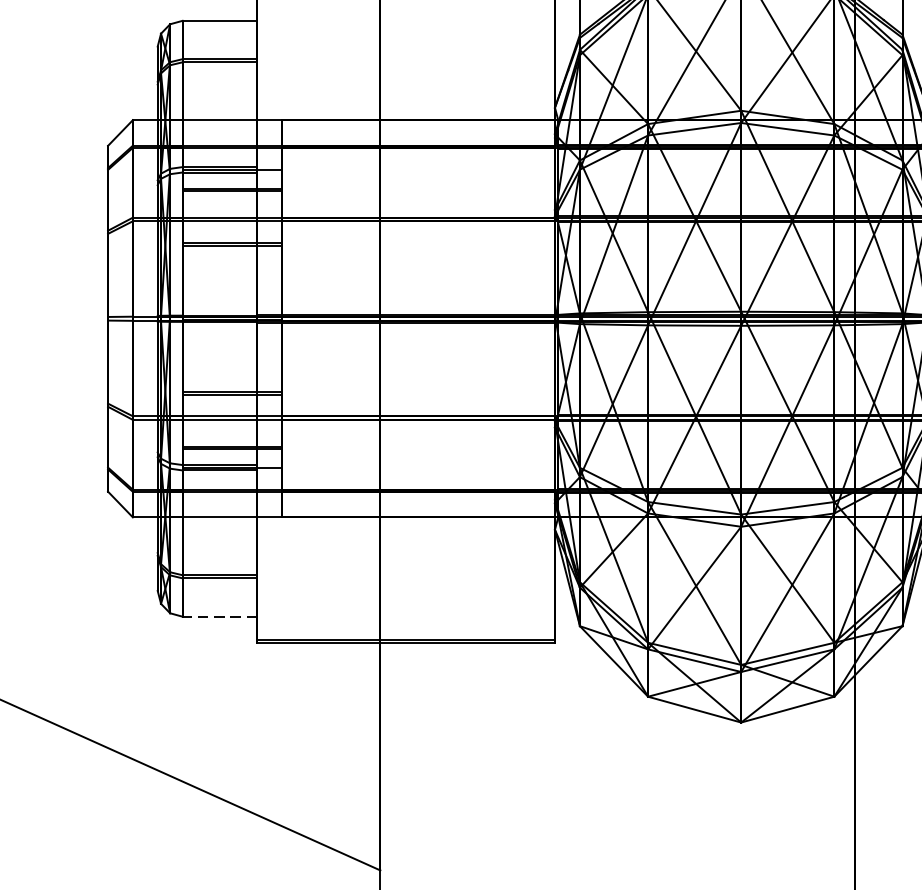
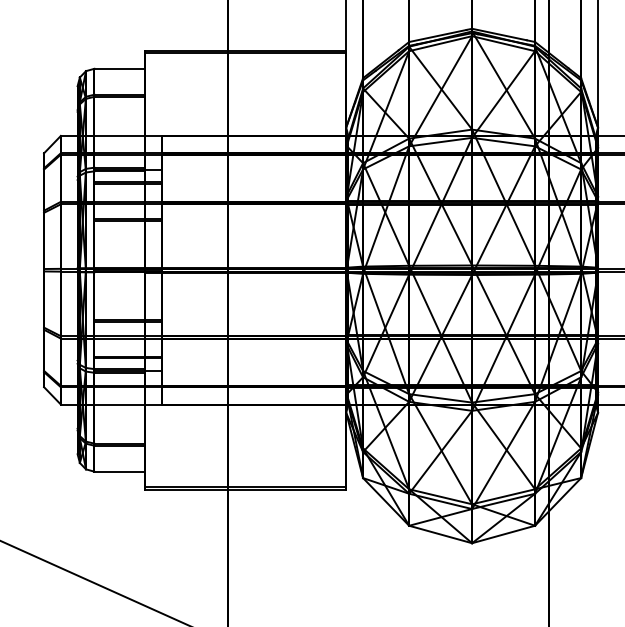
line: (219, 616) -> (119, 471), dashed -> solid

